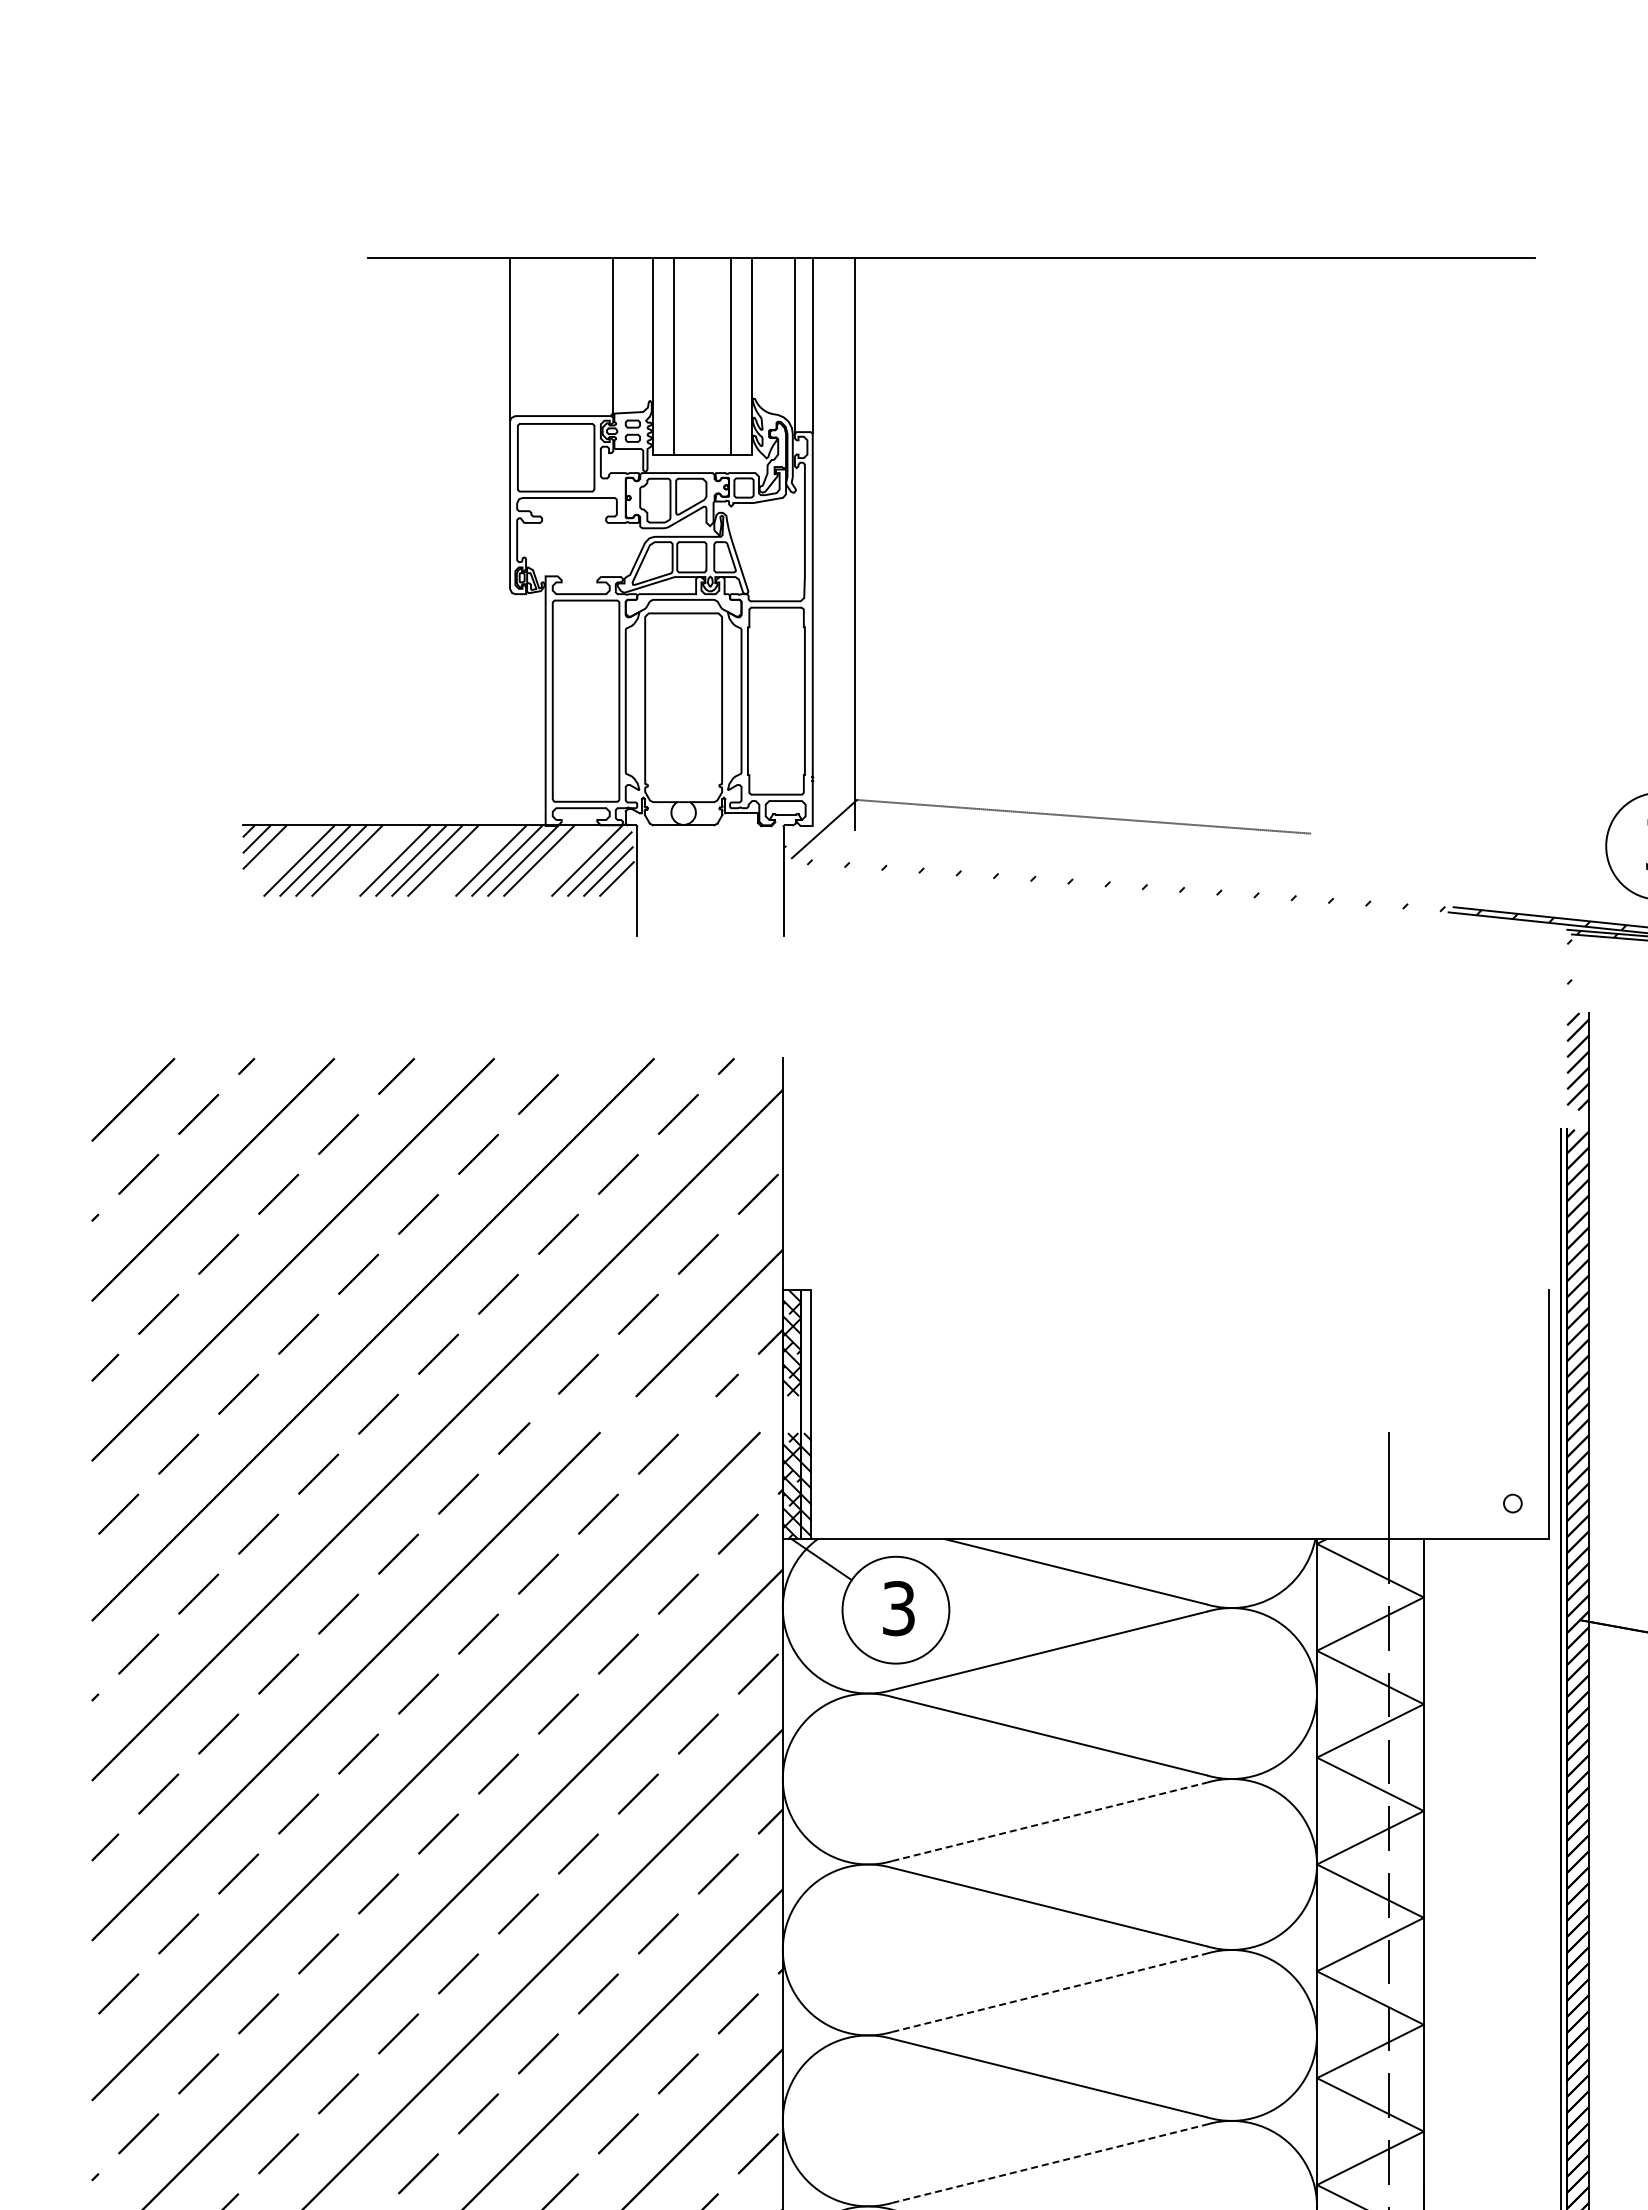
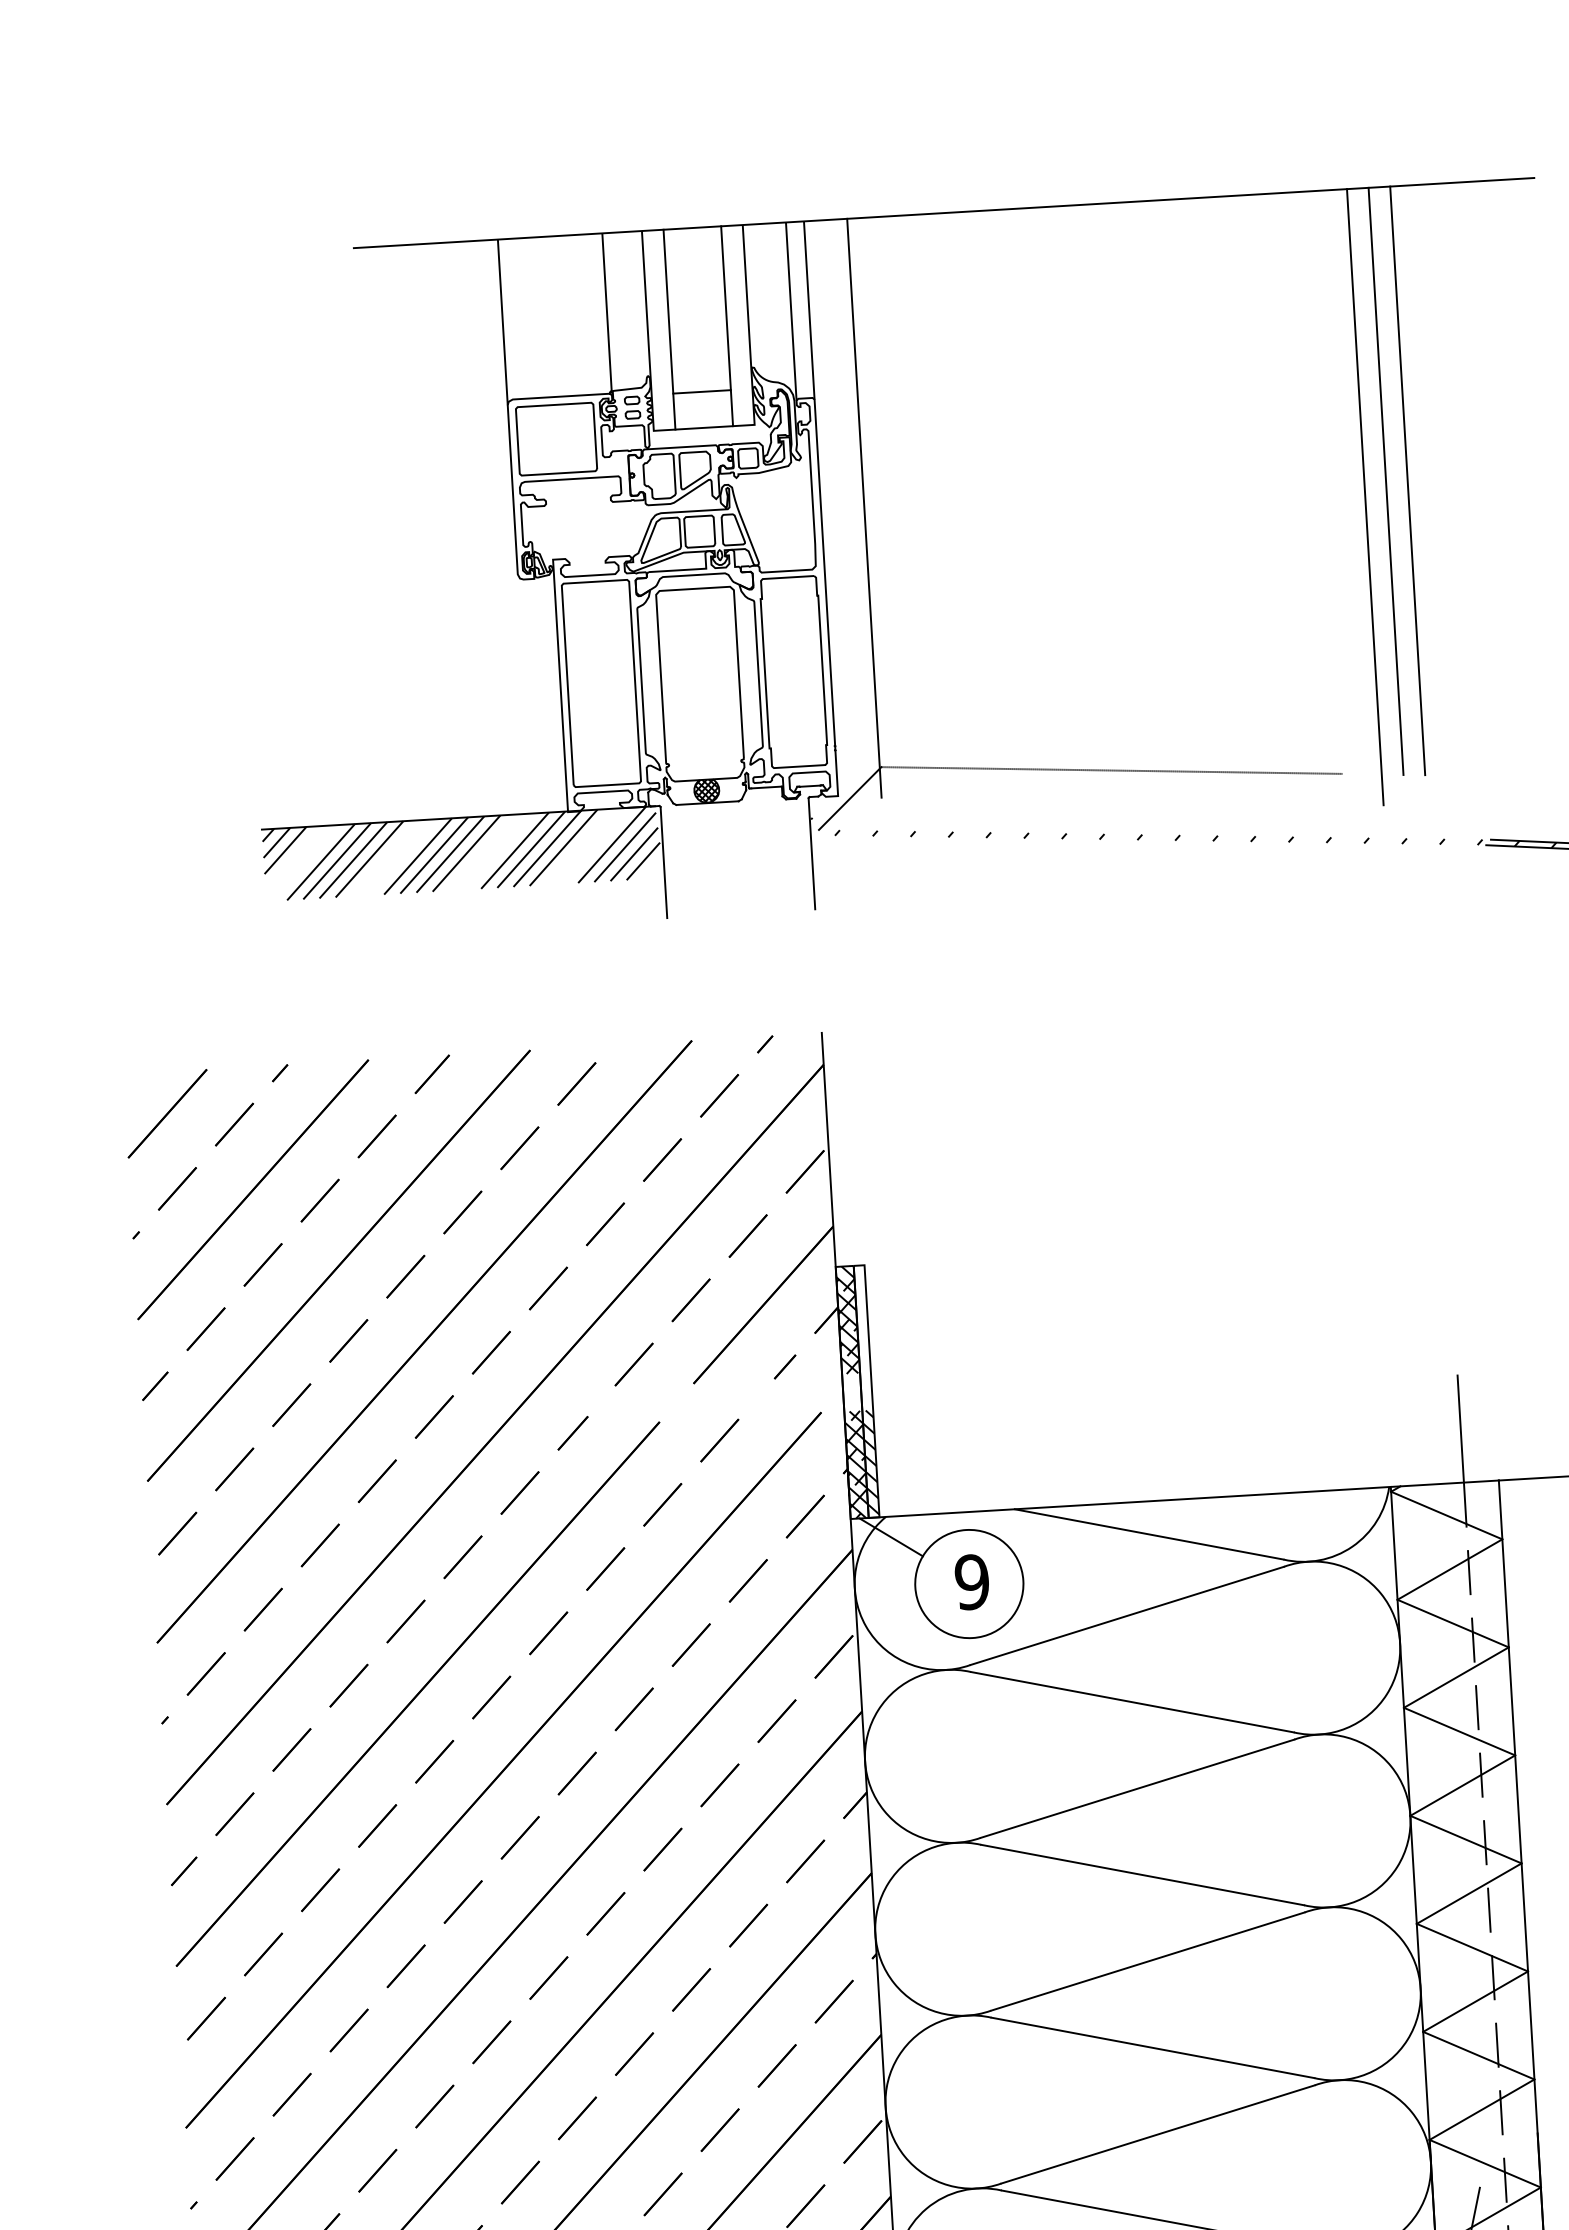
line: (701, 419) -> (701, 391), added
line: (1371, 547) -> (1386, 480), added
line: (1392, 548) -> (1407, 480), added
line: (1349, 561) -> (1364, 496), added
hatch: (683, 813) -> (706, 791), added
text: (898, 1608) -> (971, 1582), 3 -> 9
line: (1050, 1821) -> (1138, 1788), dashed -> solid
line: (1050, 1992) -> (1148, 1961), dashed -> solid
line: (1050, 2163) -> (1158, 2134), dashed -> solid

